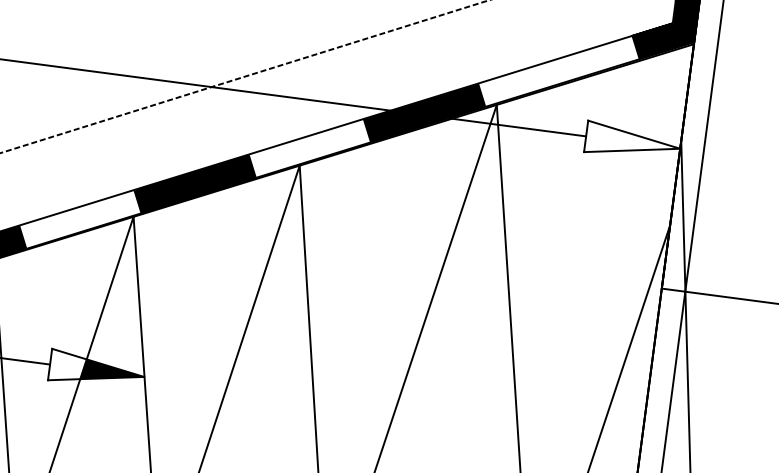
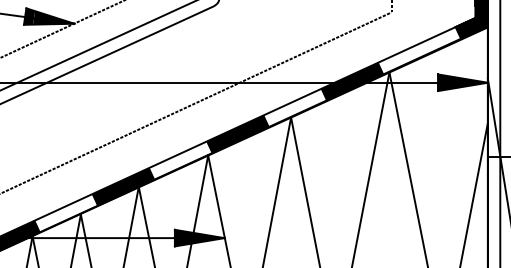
fill: (632, 142) -> (462, 82), added
fill: (66, 365) -> (183, 237), added

